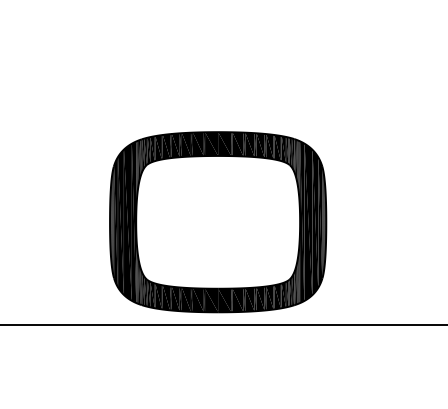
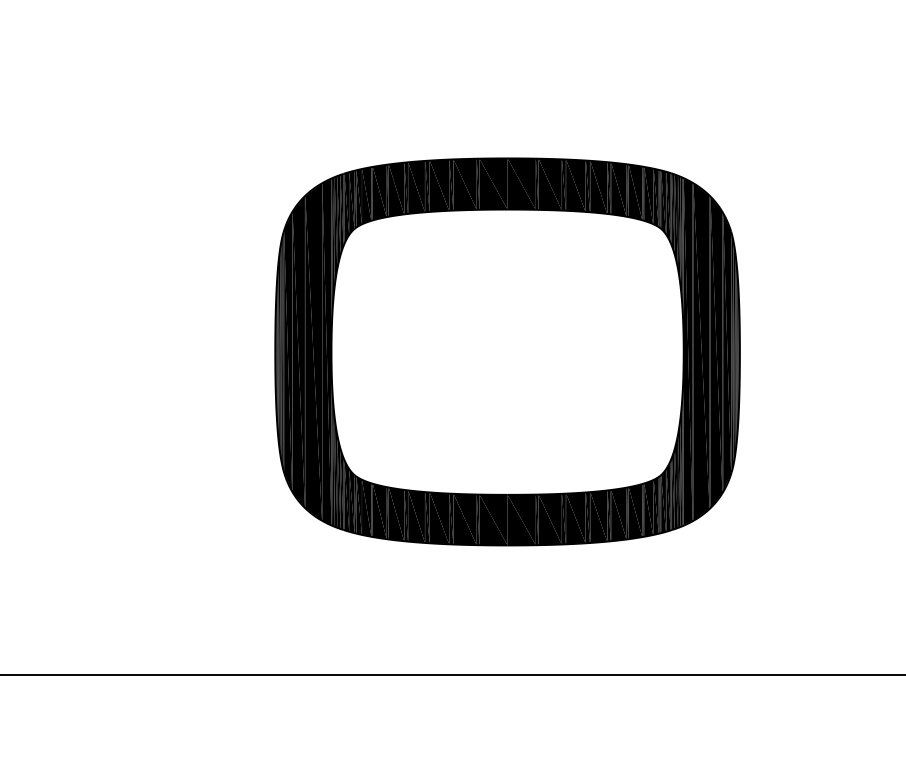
part: (218, 222) -> (508, 352), moved

